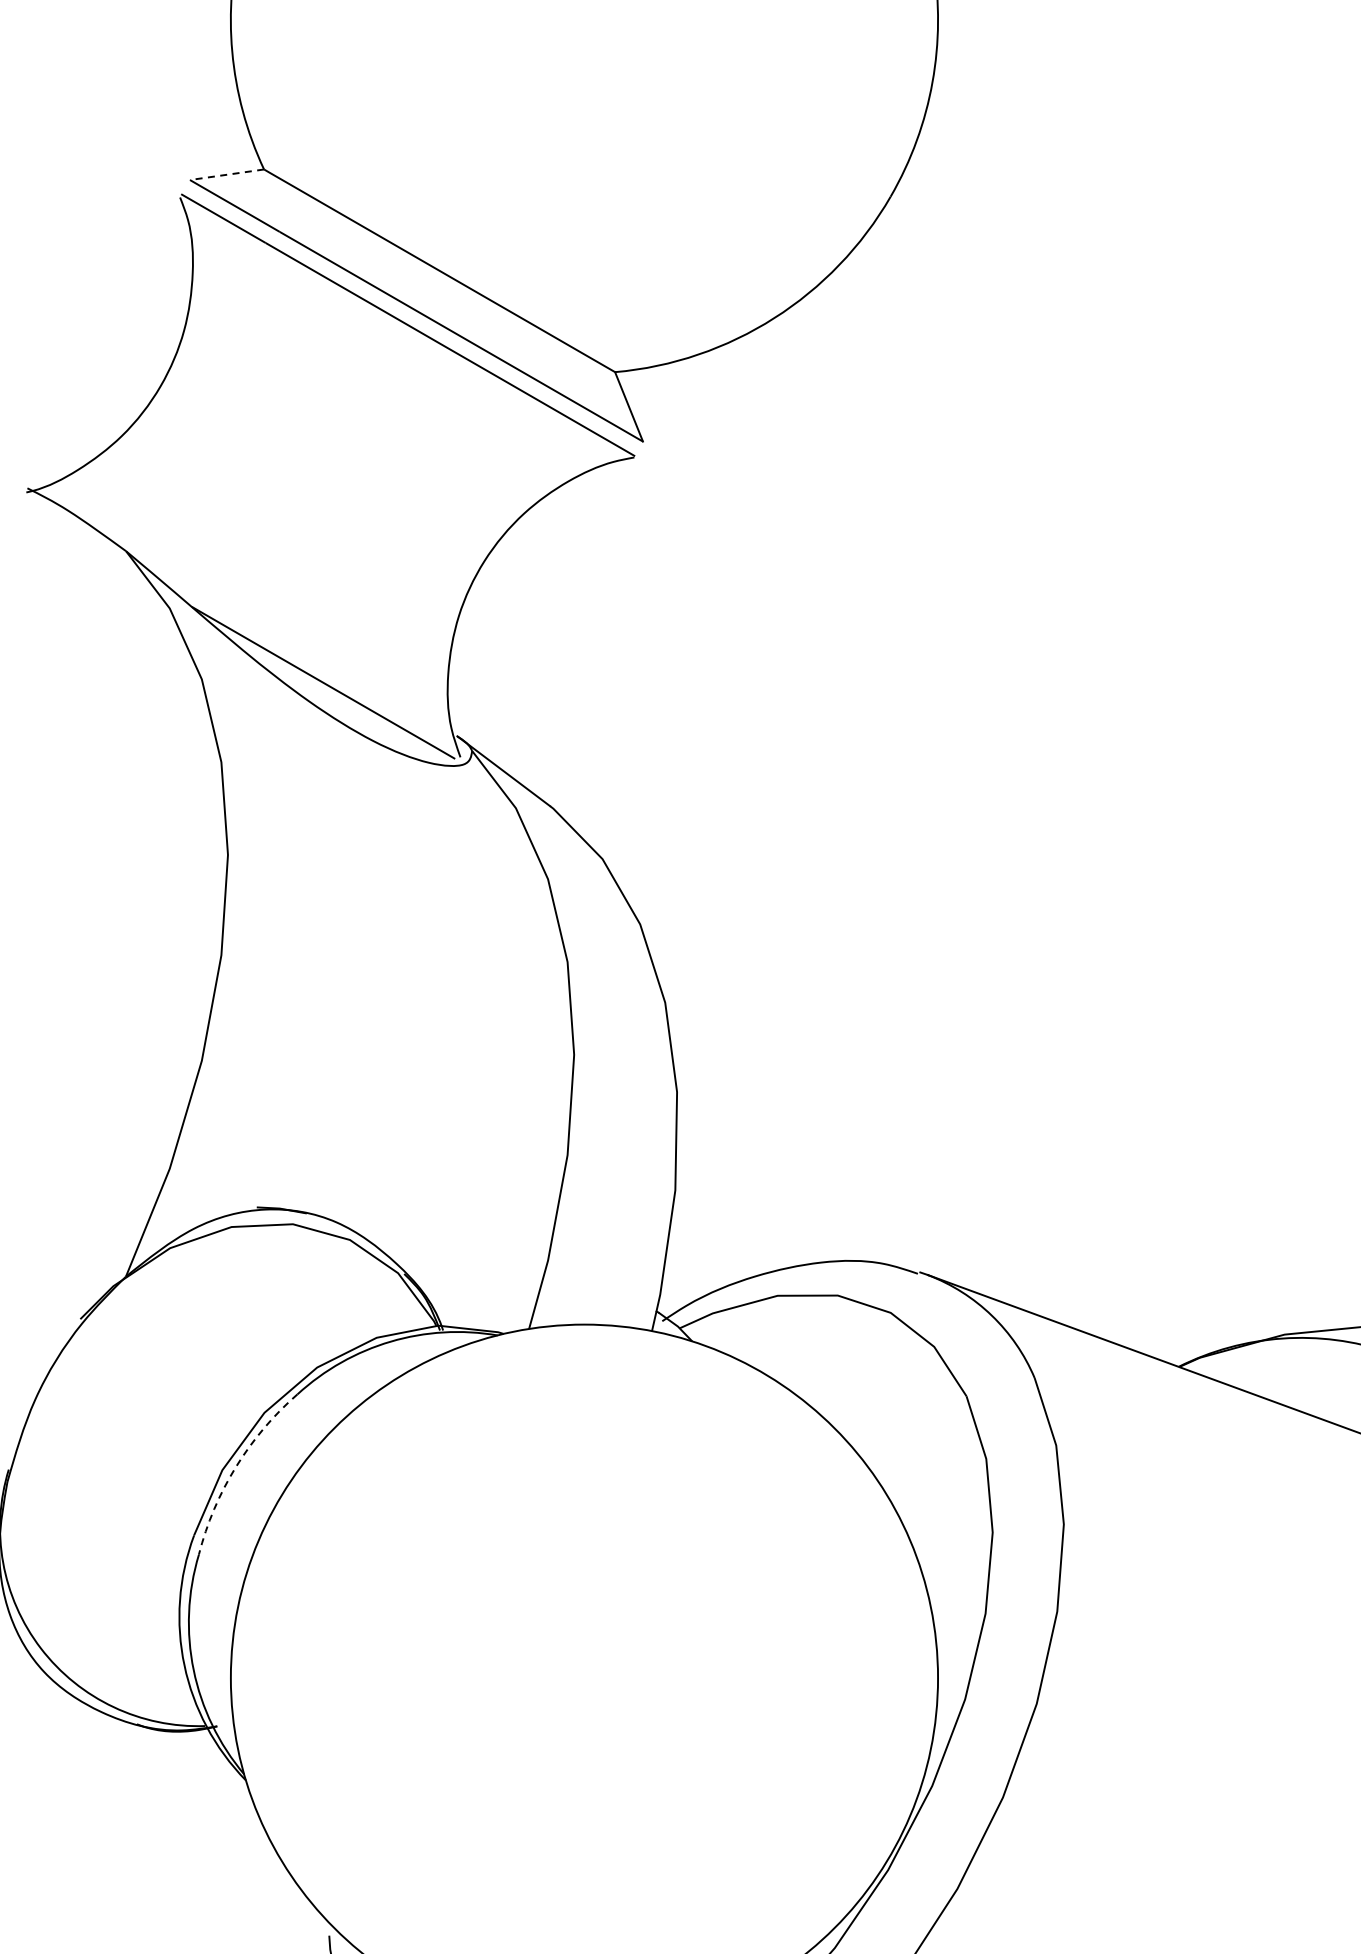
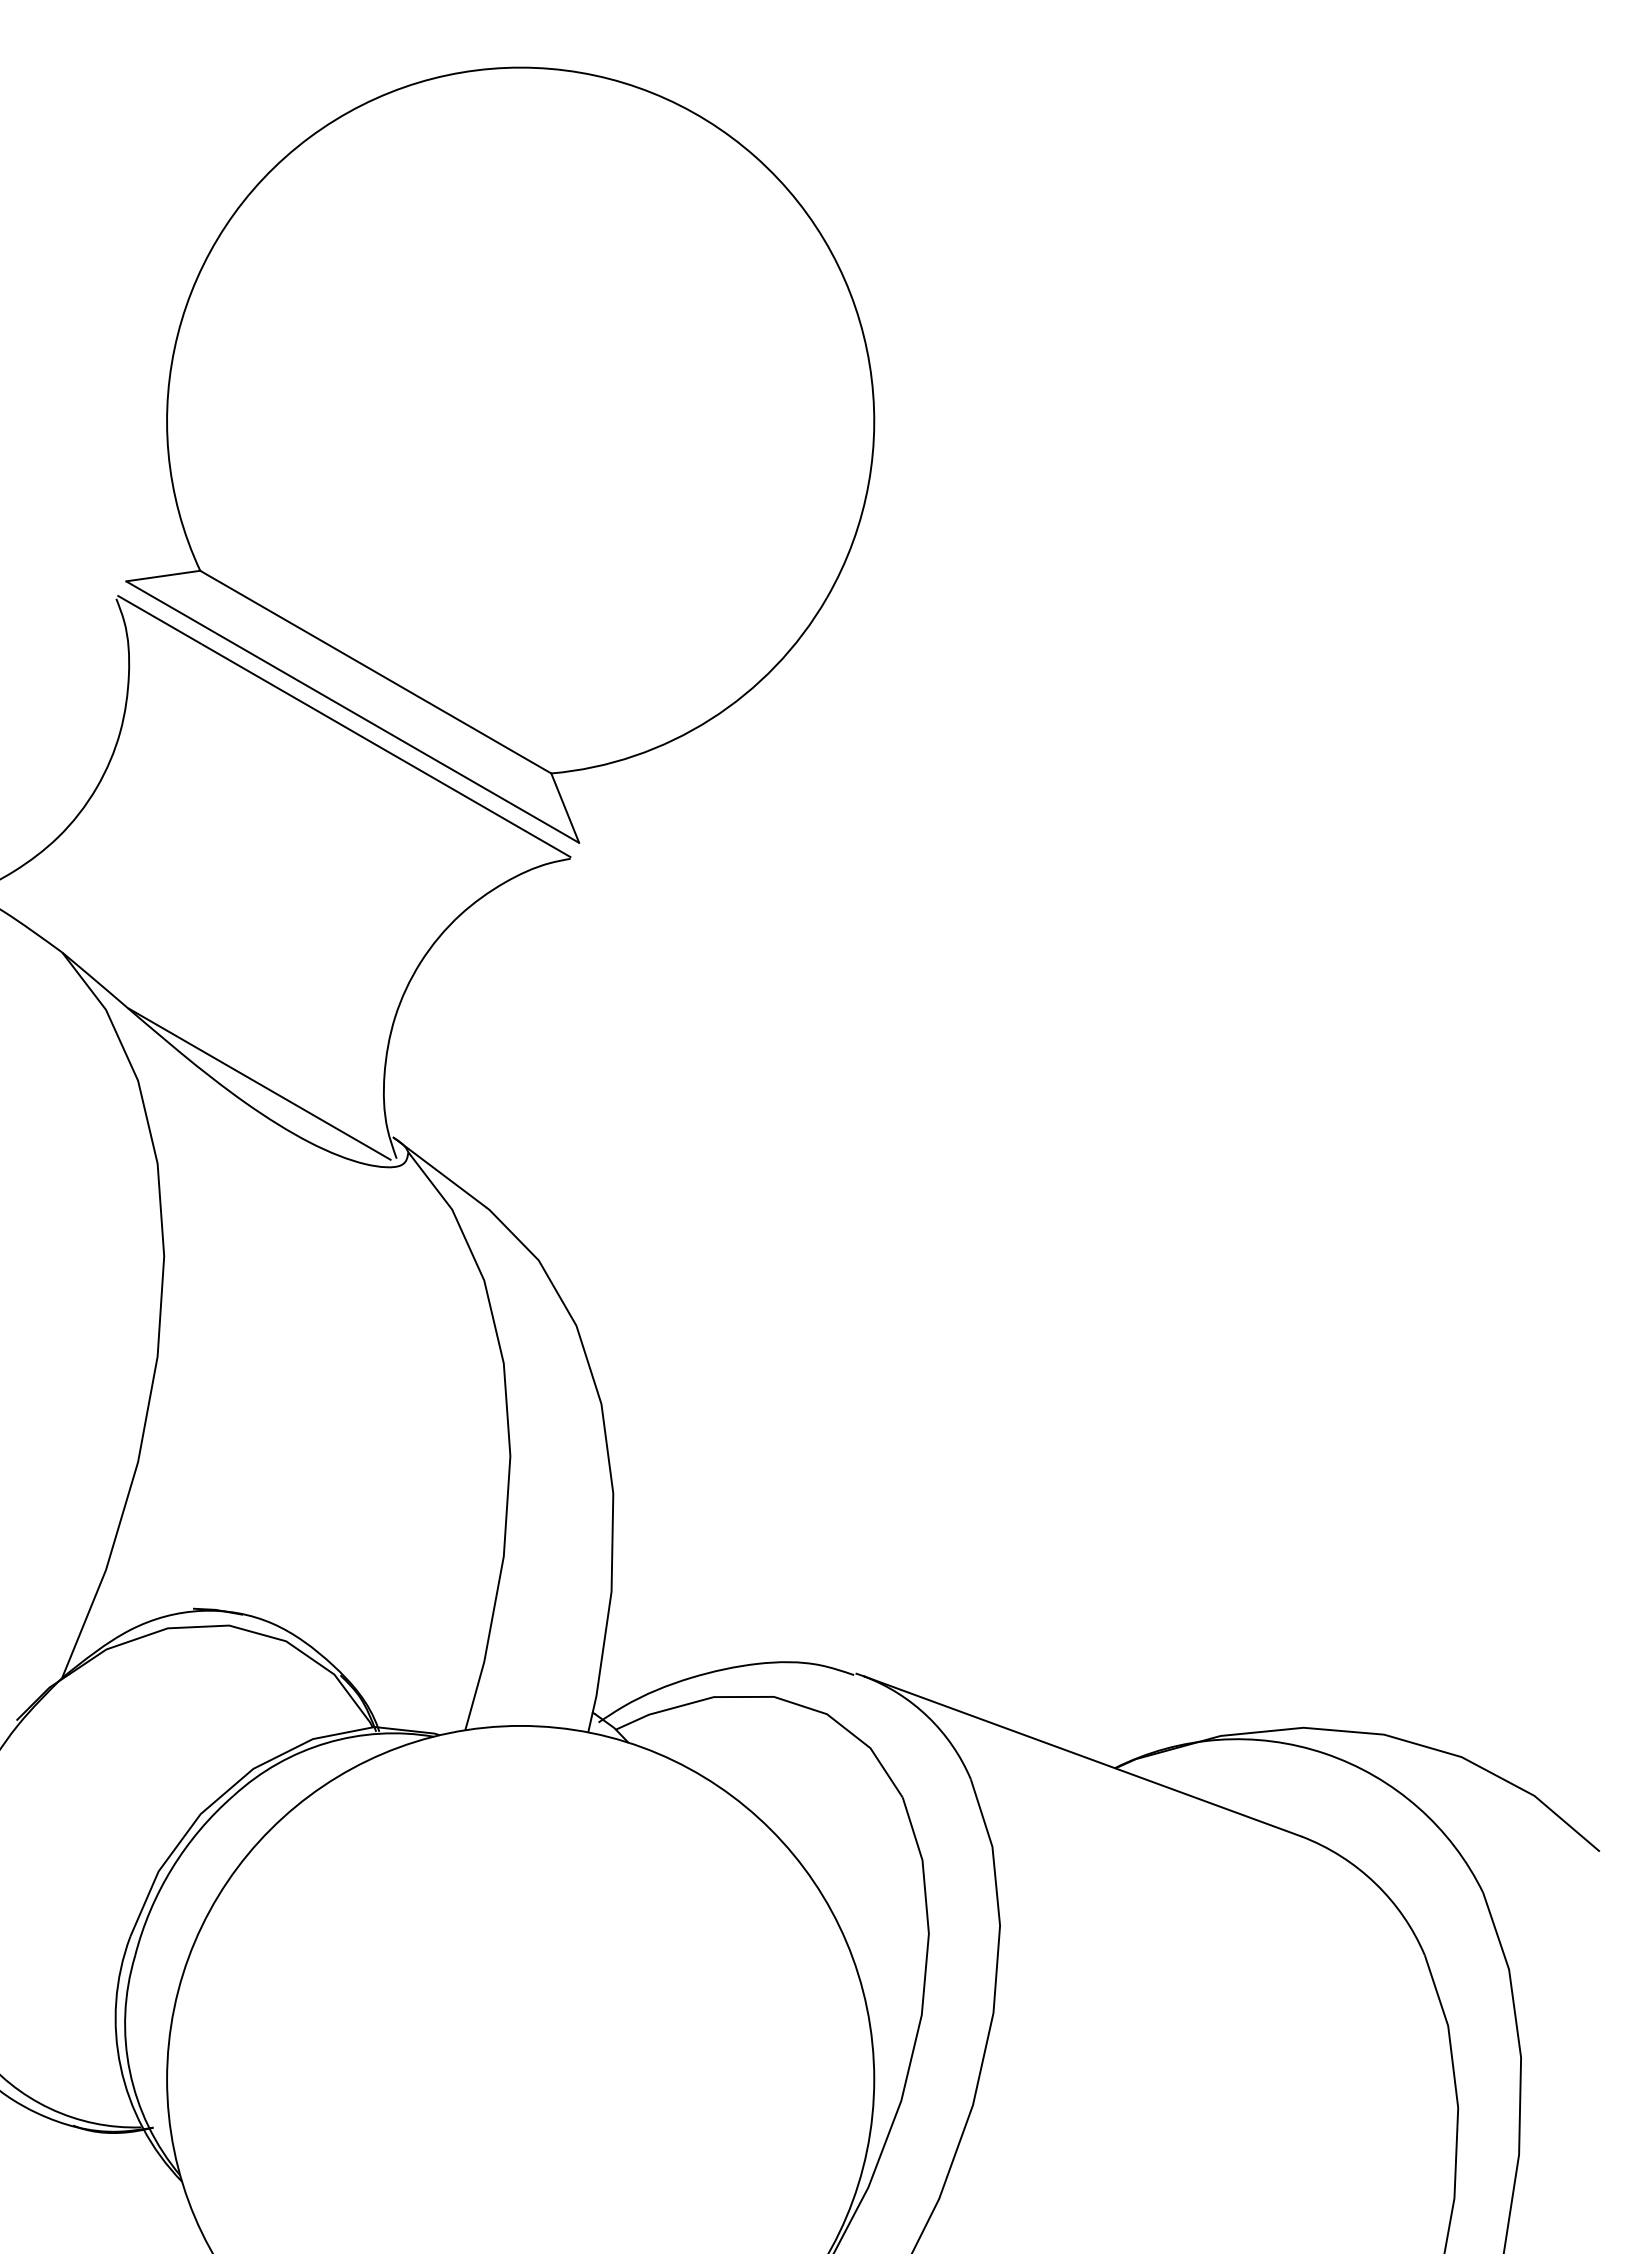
line: (226, 175) -> (162, 576), dashed -> solid
arc: (236, 1467) -> (172, 1868), dashed -> solid

